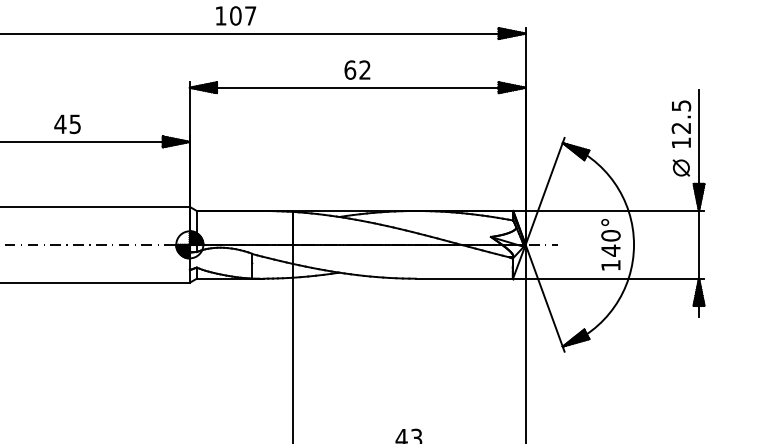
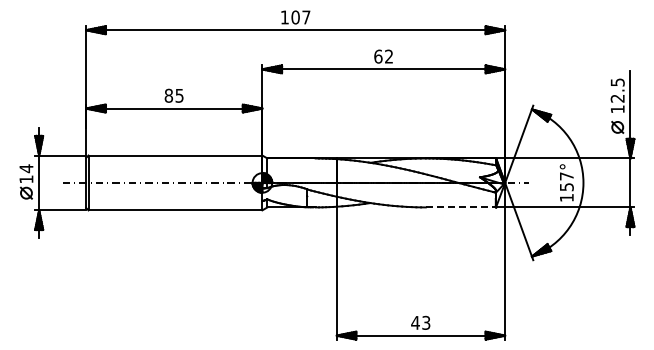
text: (59, 123) -> (168, 95), 45 -> 85
text: (610, 242) -> (566, 181), 140° -> 157°
line: (465, 278) -> (461, 207), solid -> dashed

